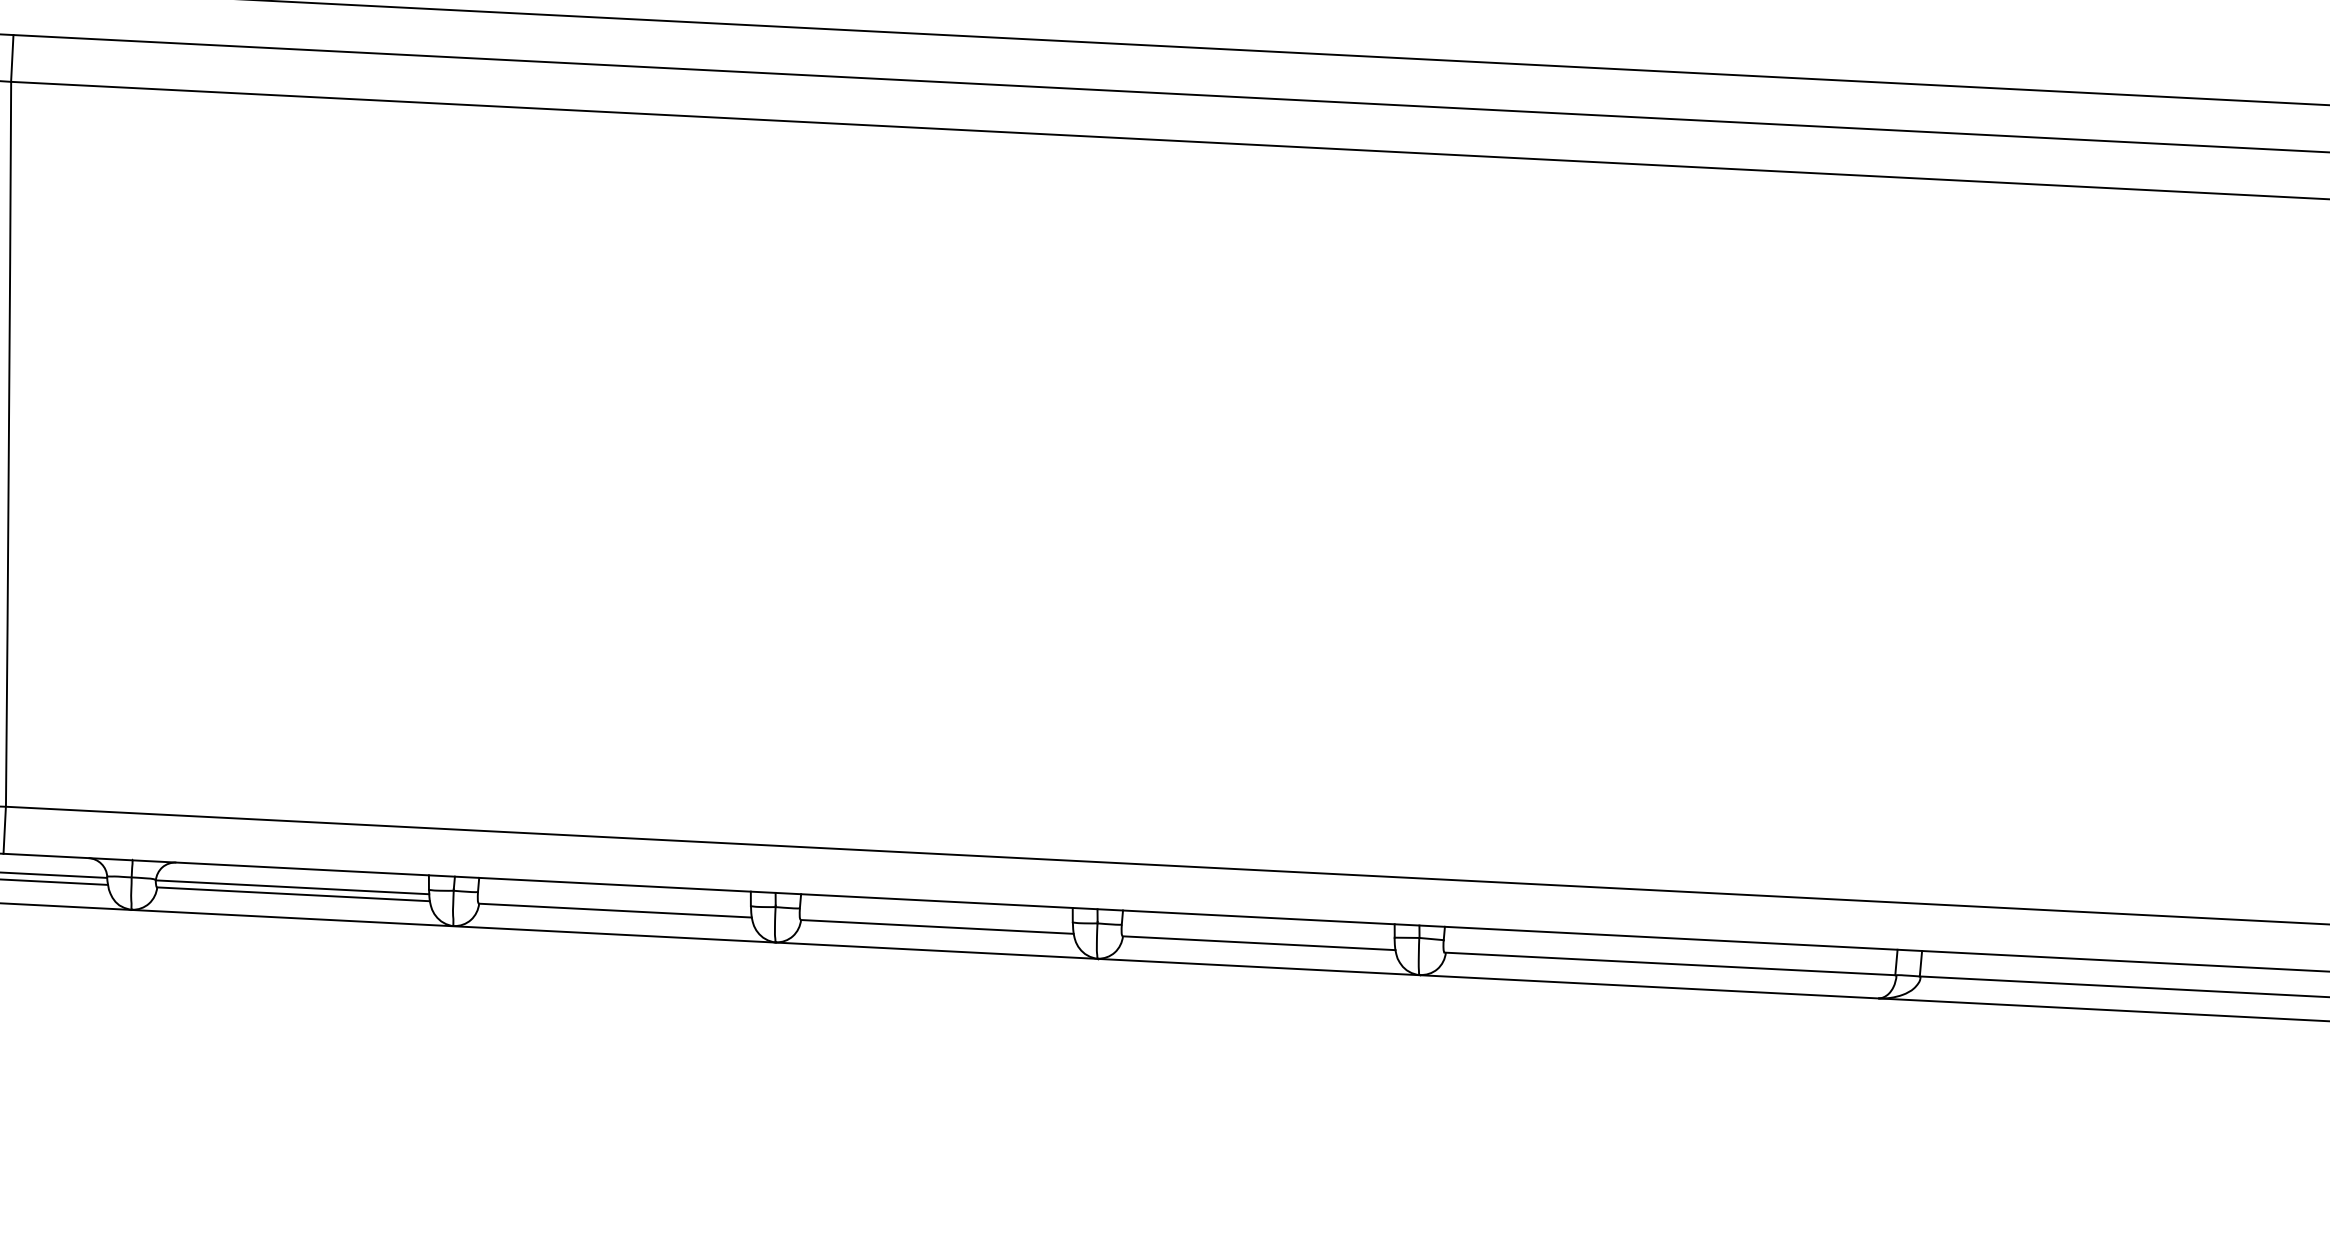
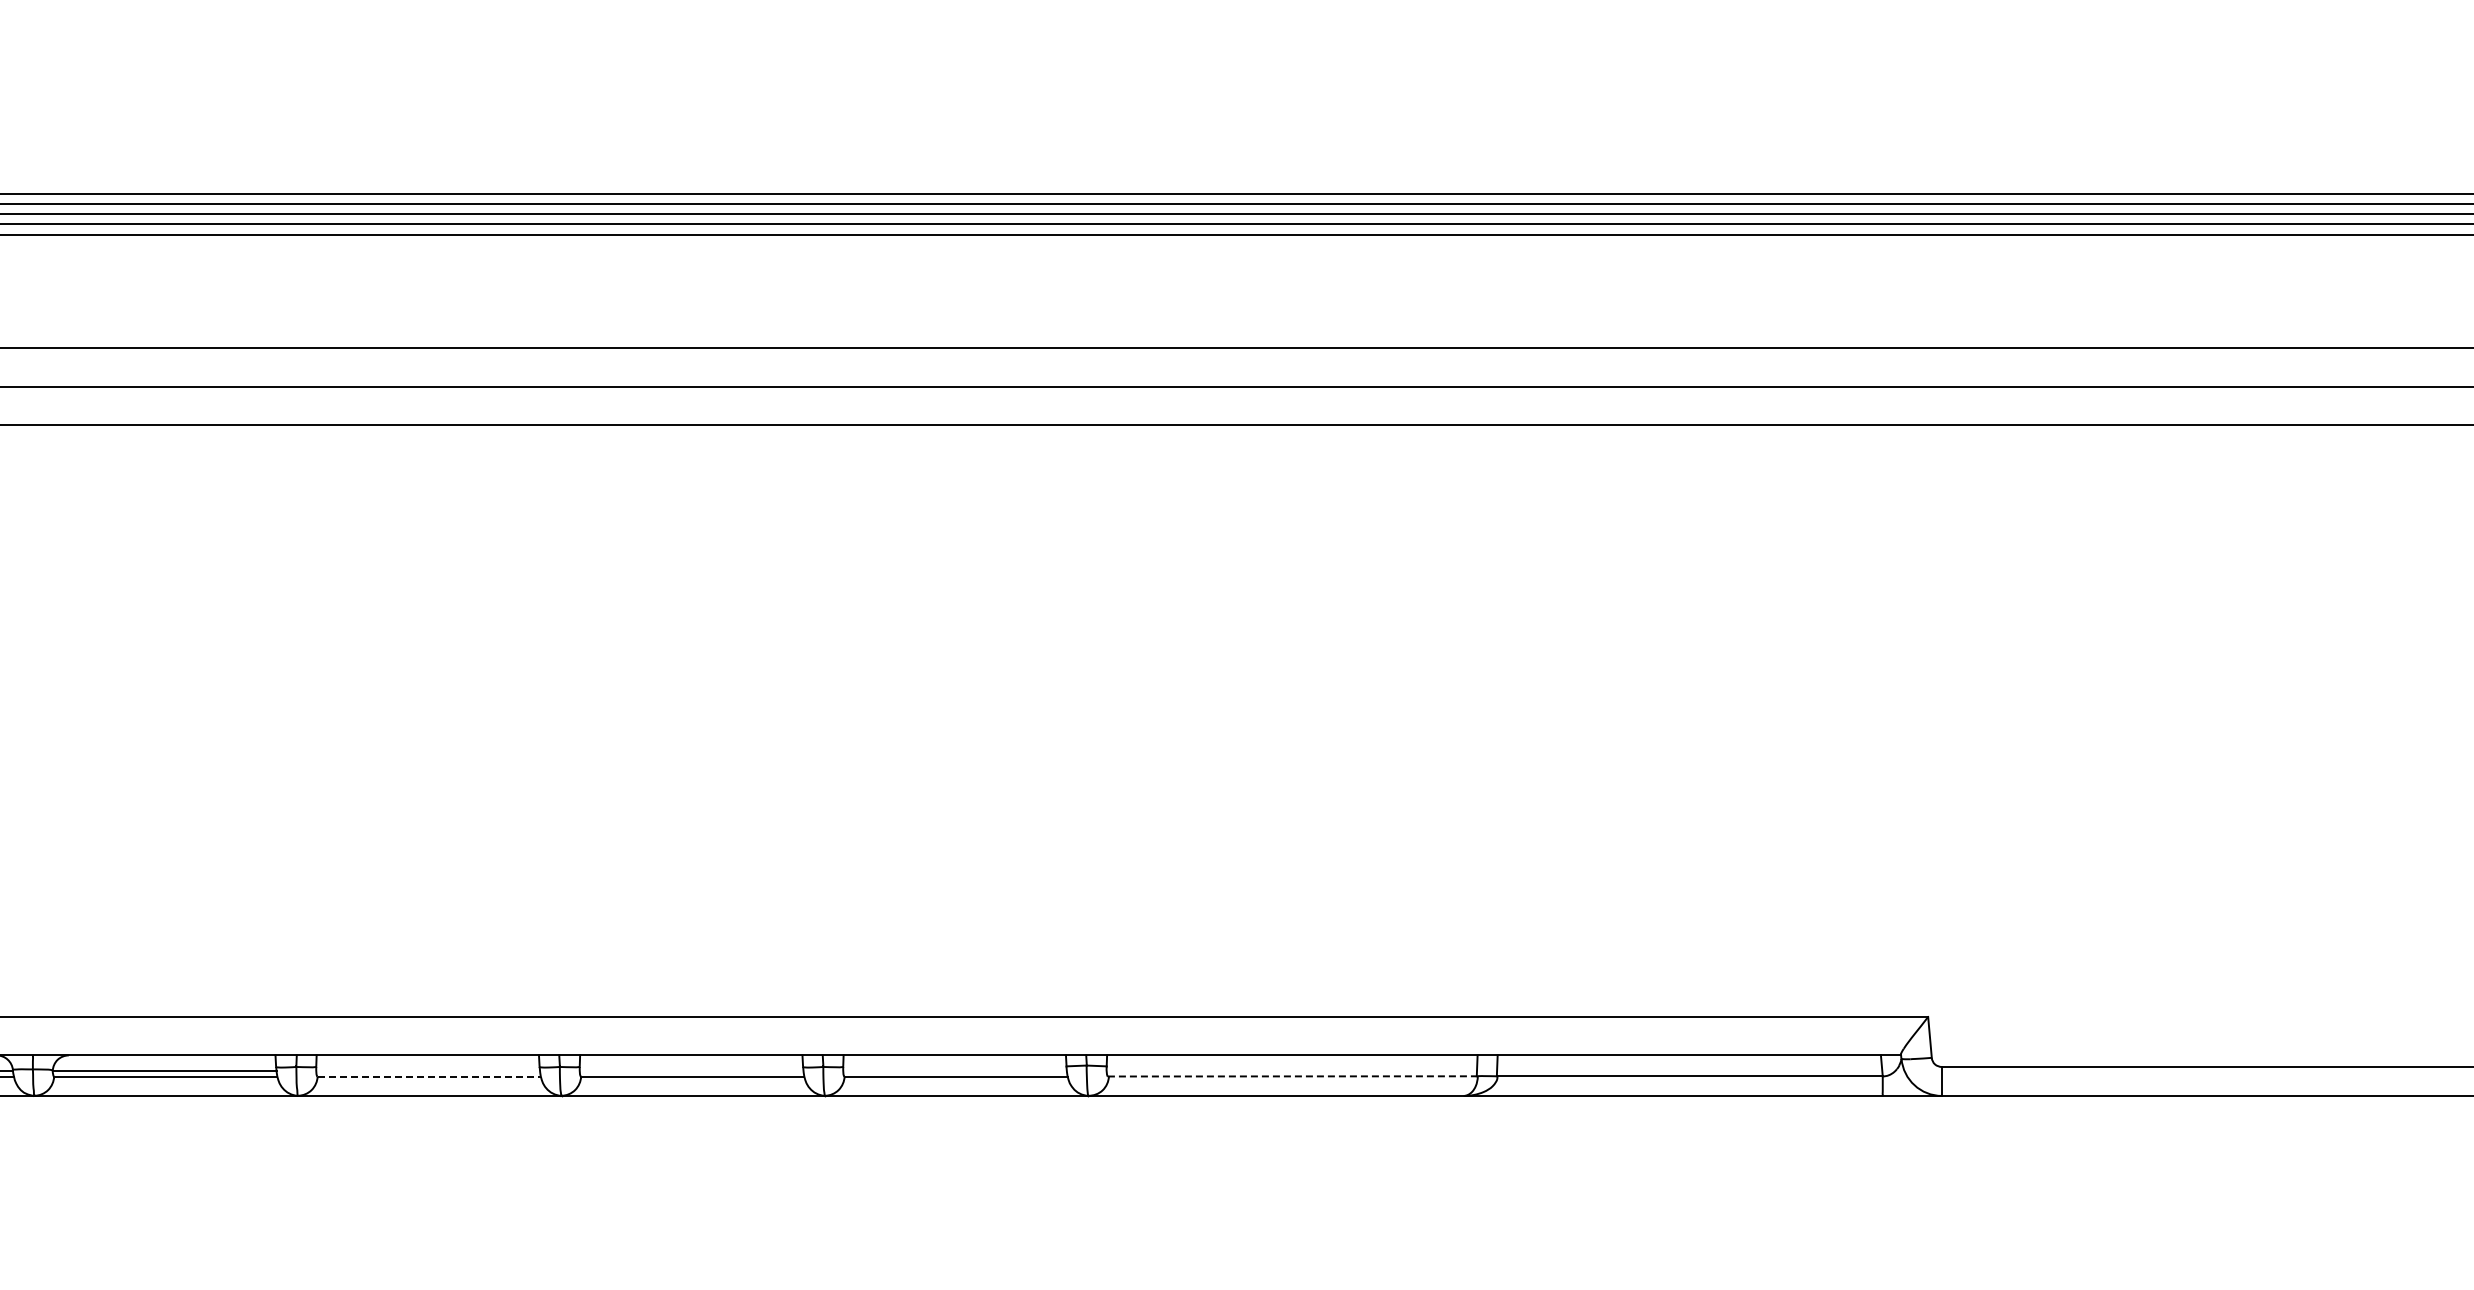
line: (615, 910) -> (429, 1076), solid -> dashed
line: (1670, 964) -> (1292, 1076), solid -> dashed

